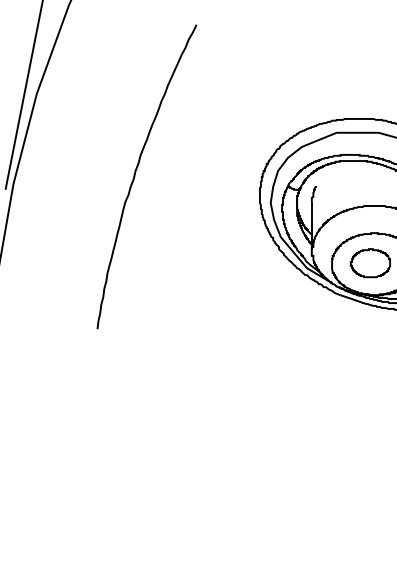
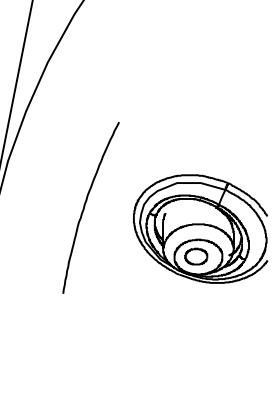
curve: (136, 174) -> (85, 206), moved

